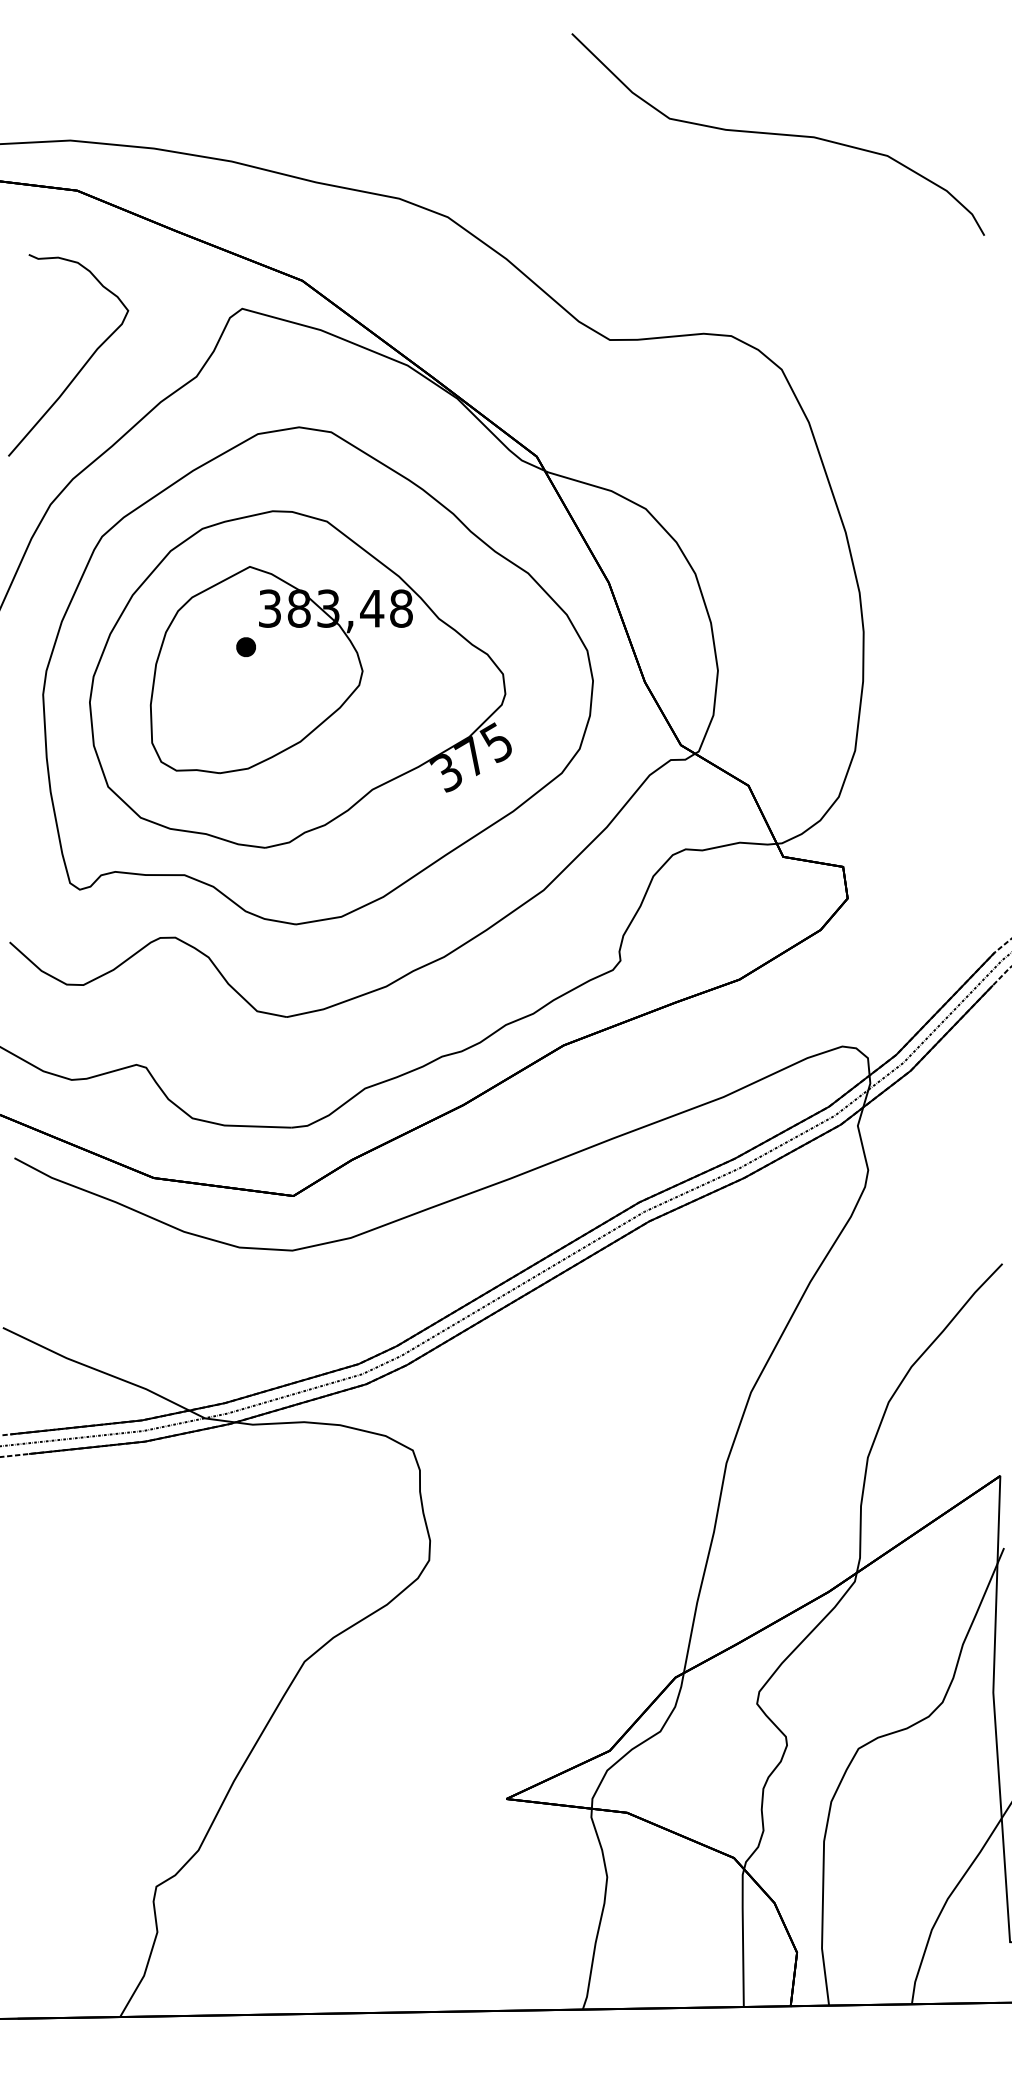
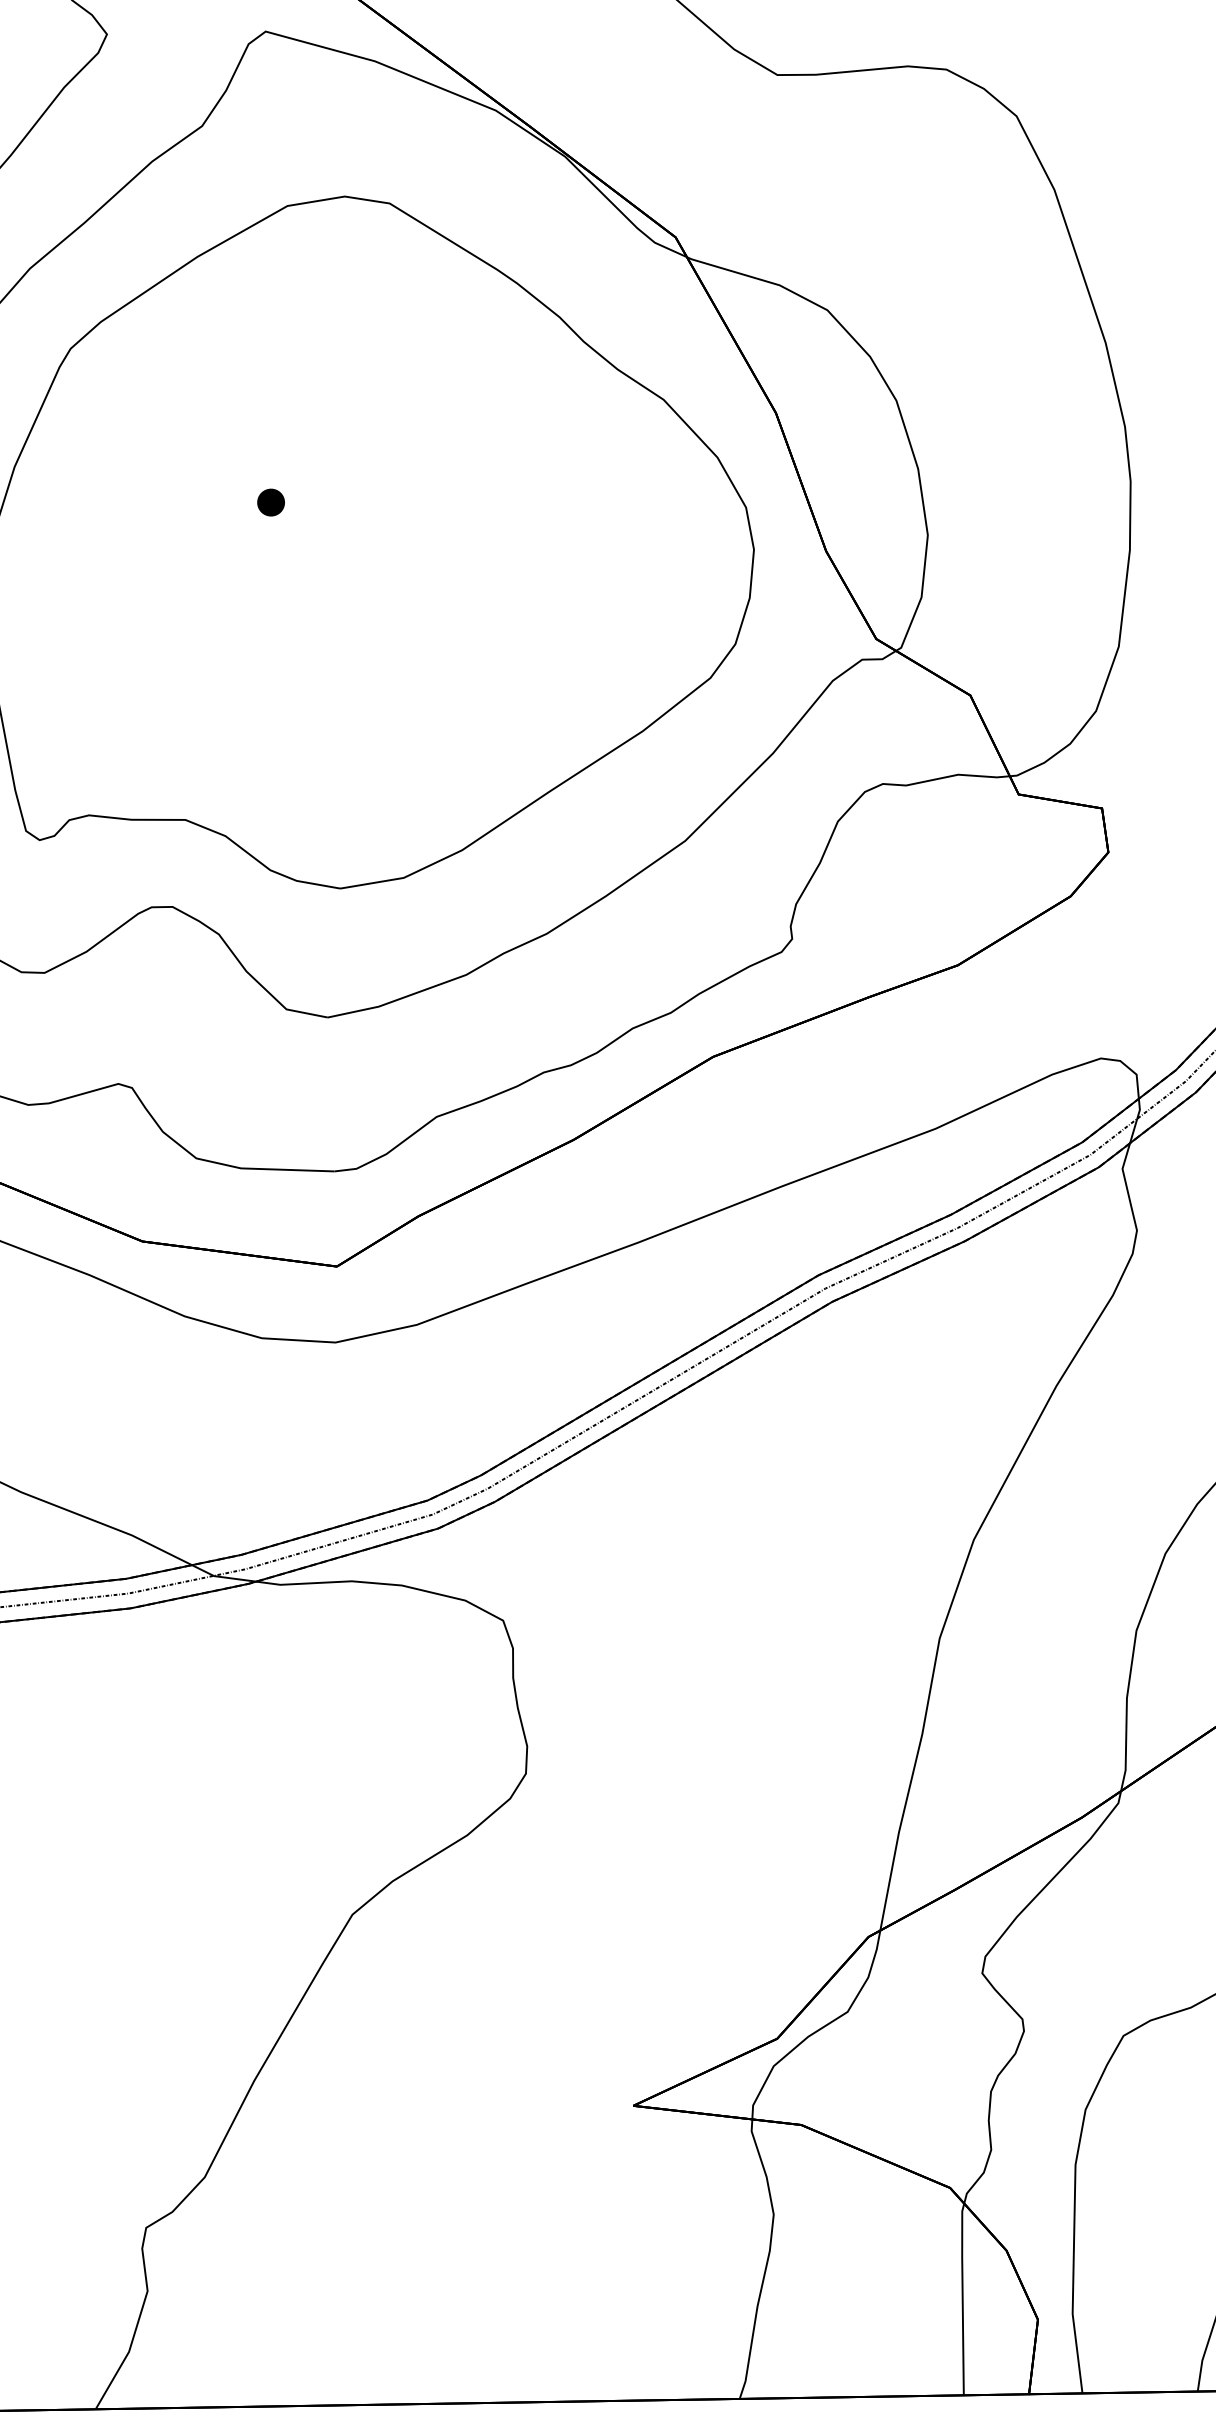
part: (300, 679) -> (346, 547), removed

